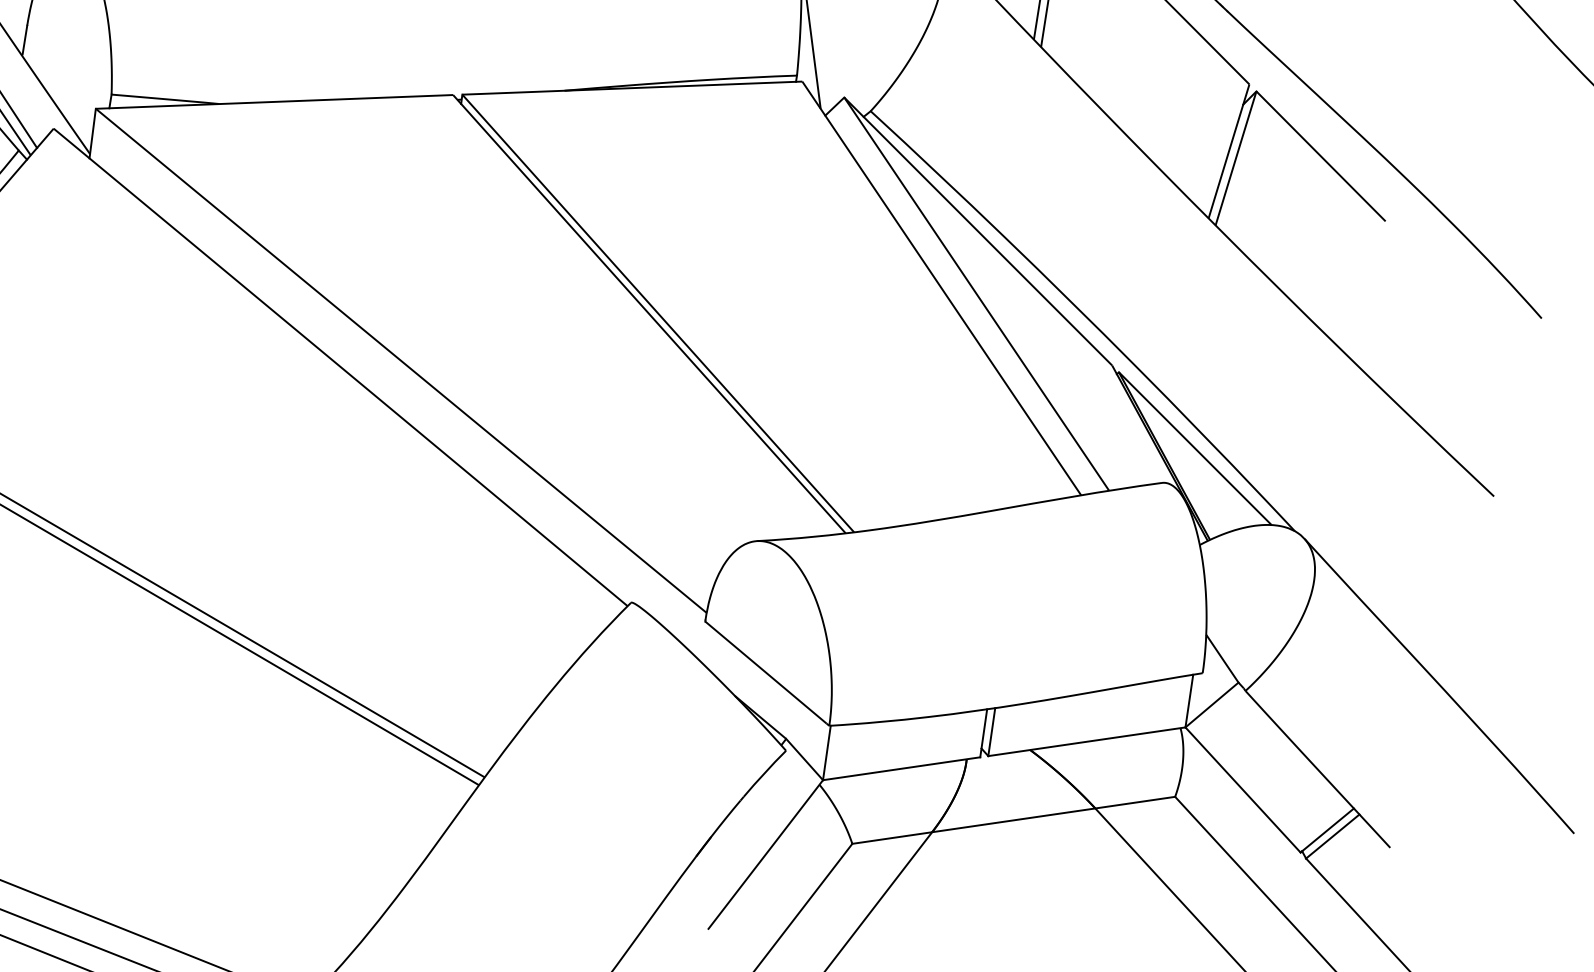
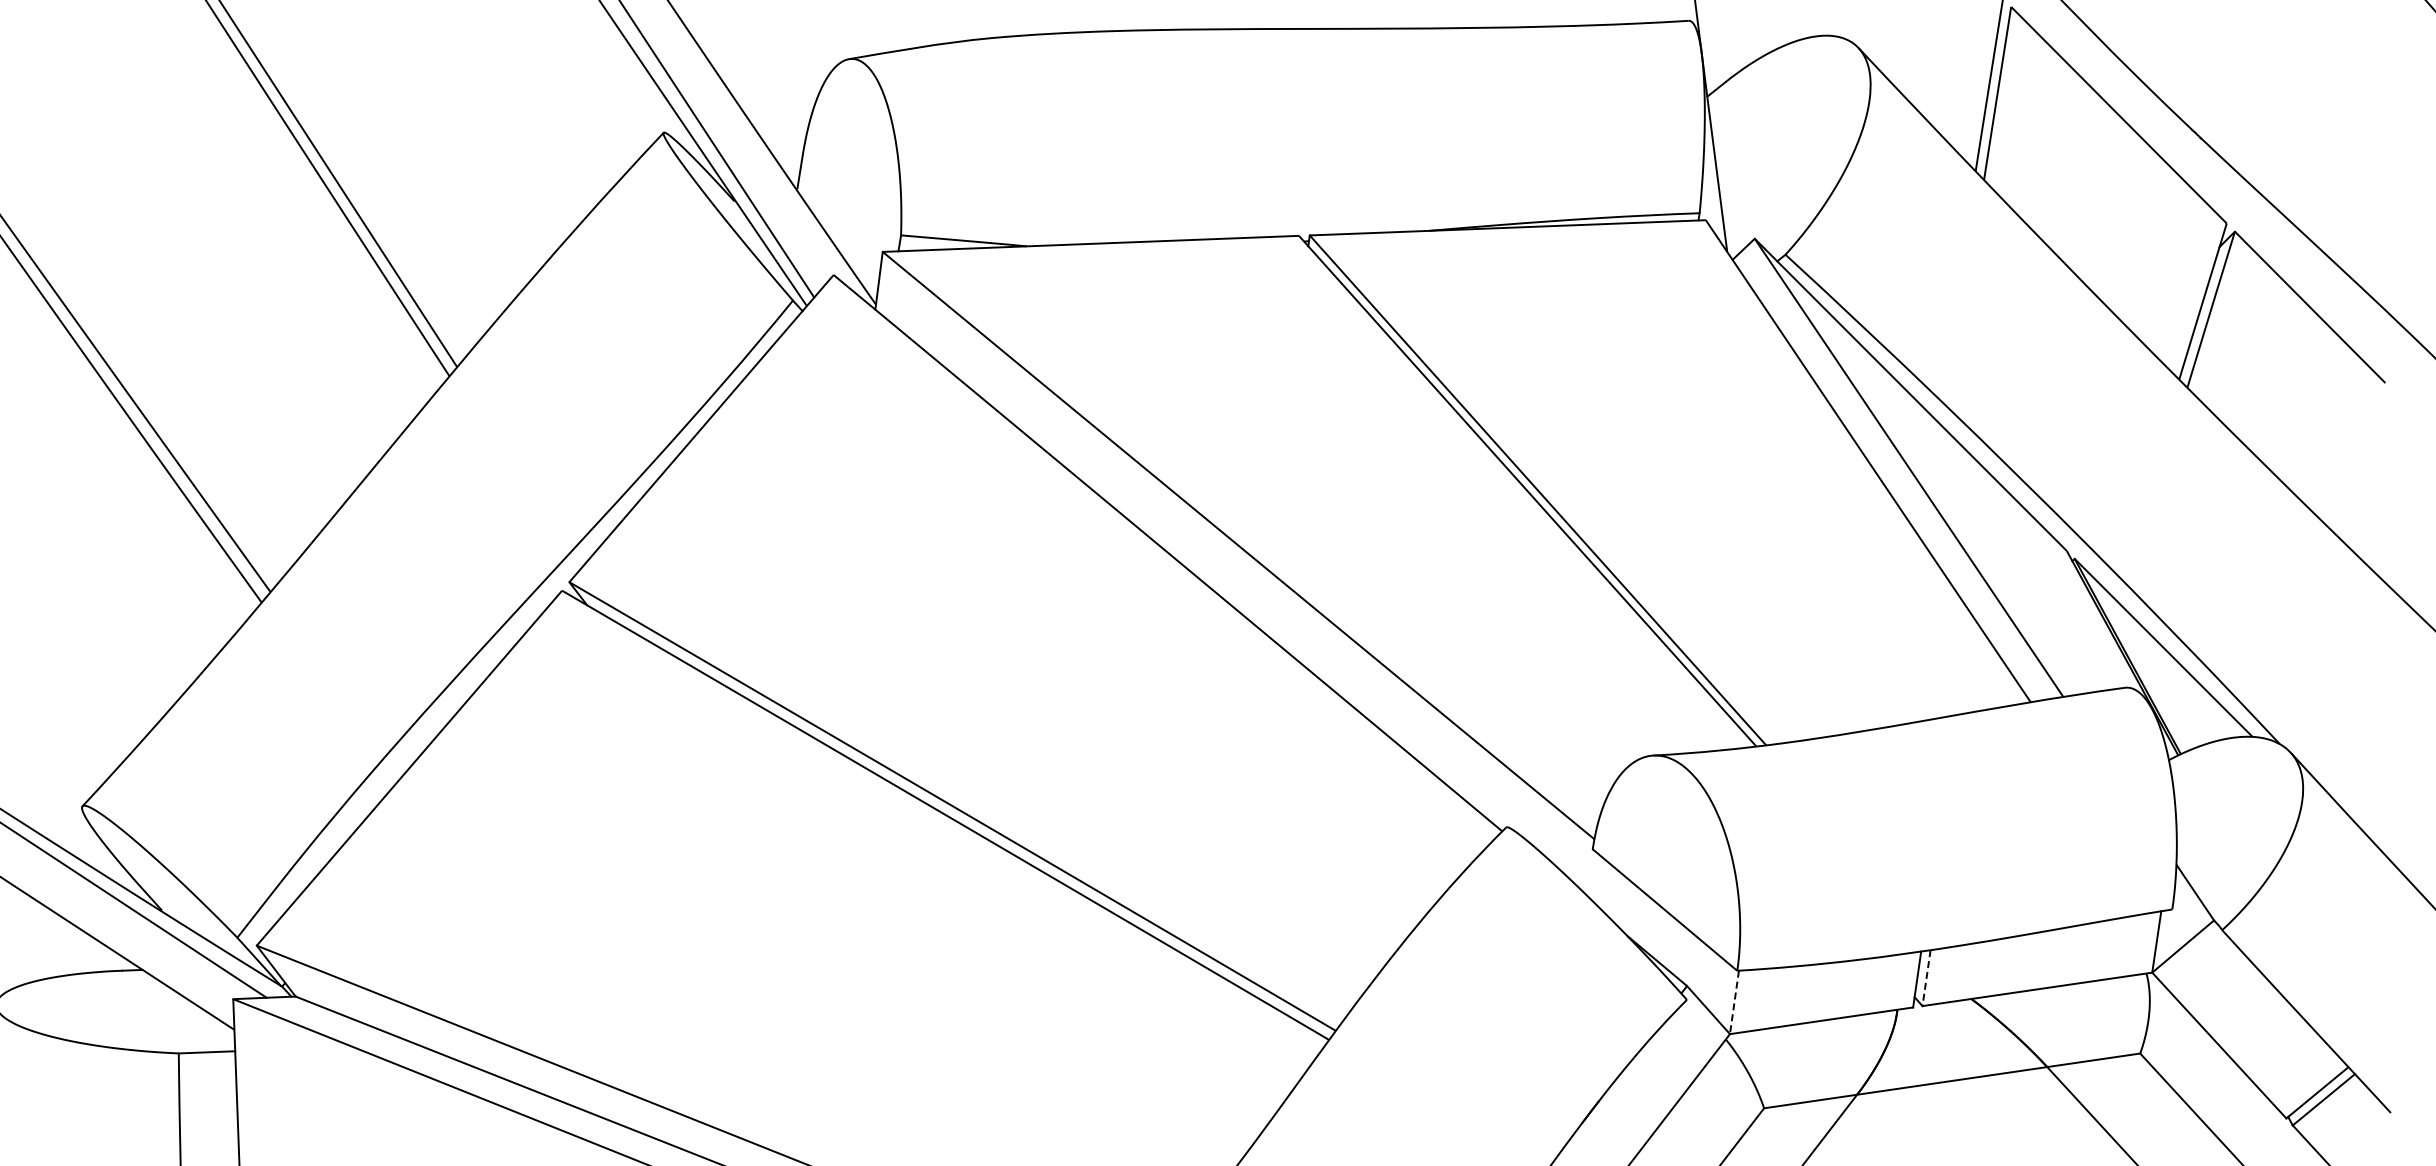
line: (991, 732) -> (1926, 978), solid -> dashed
line: (826, 753) -> (1734, 1002), solid -> dashed

